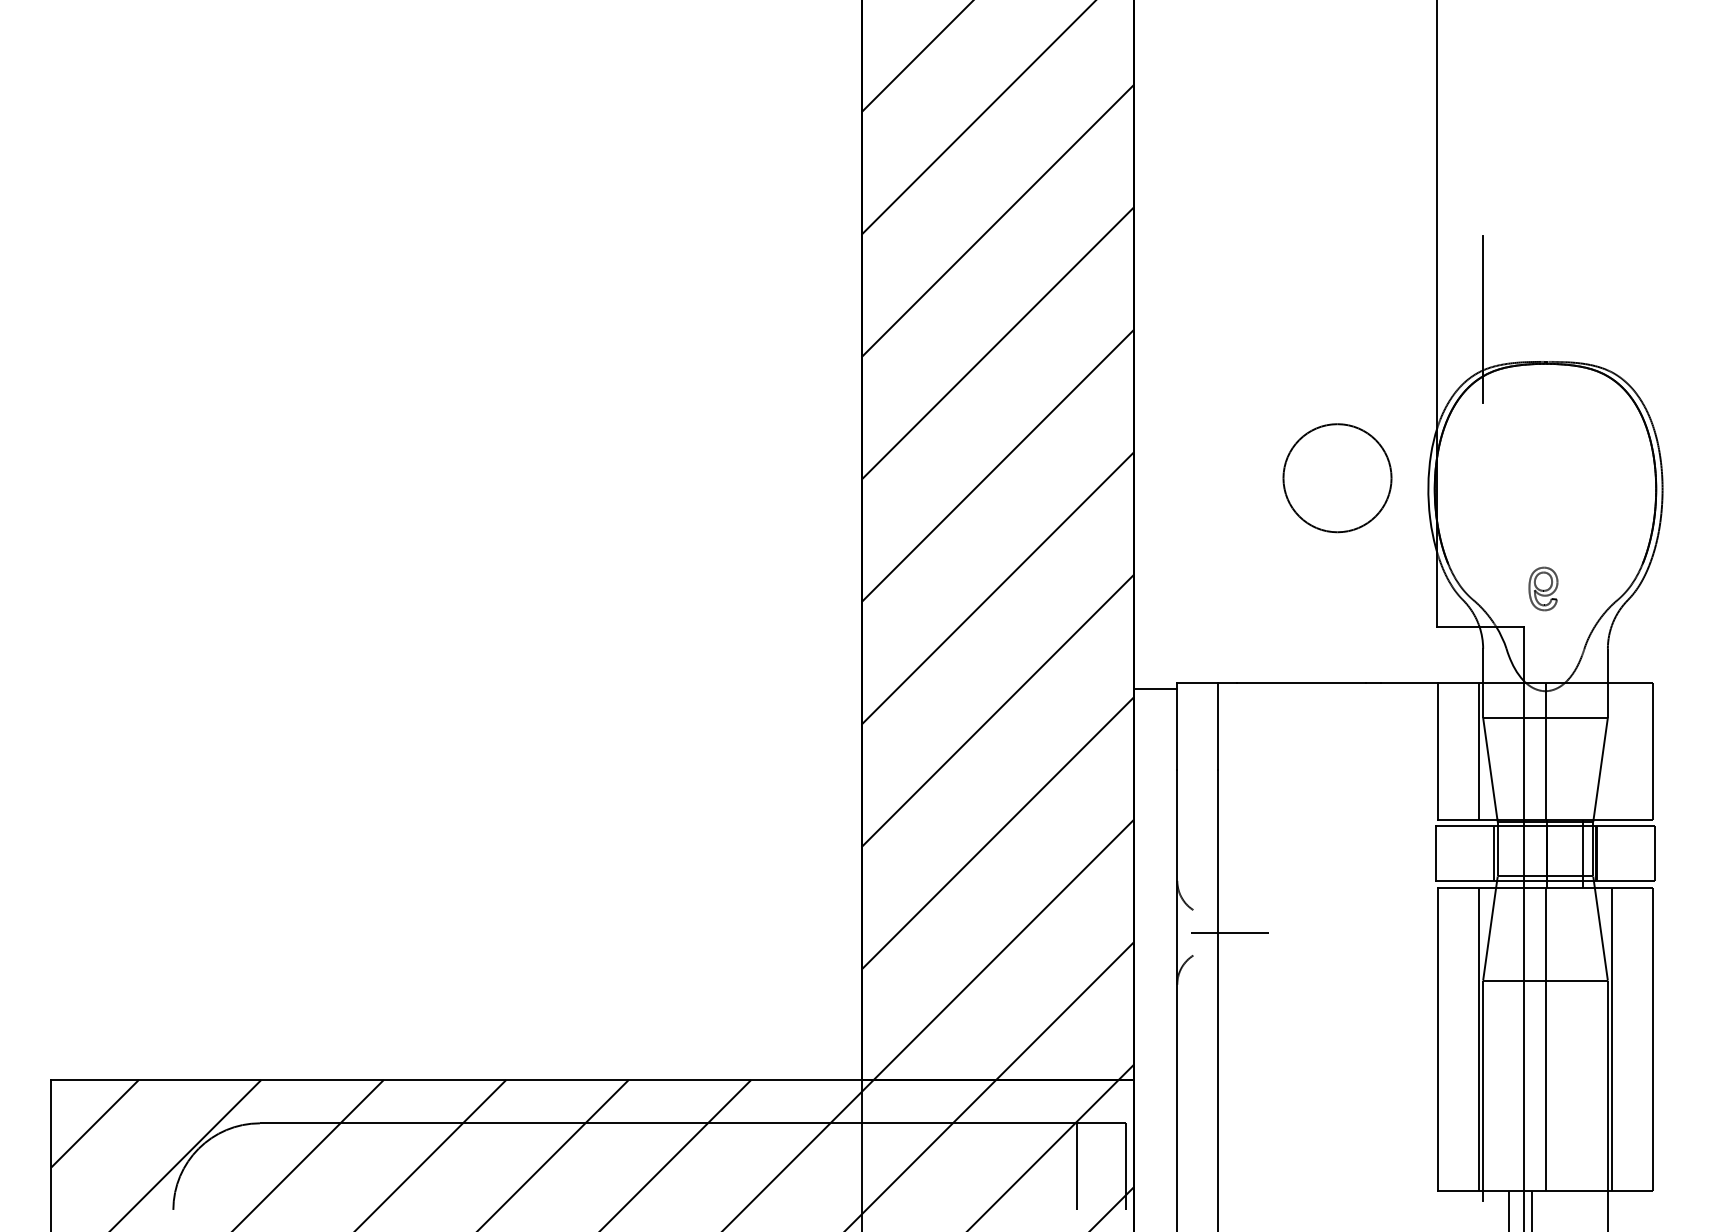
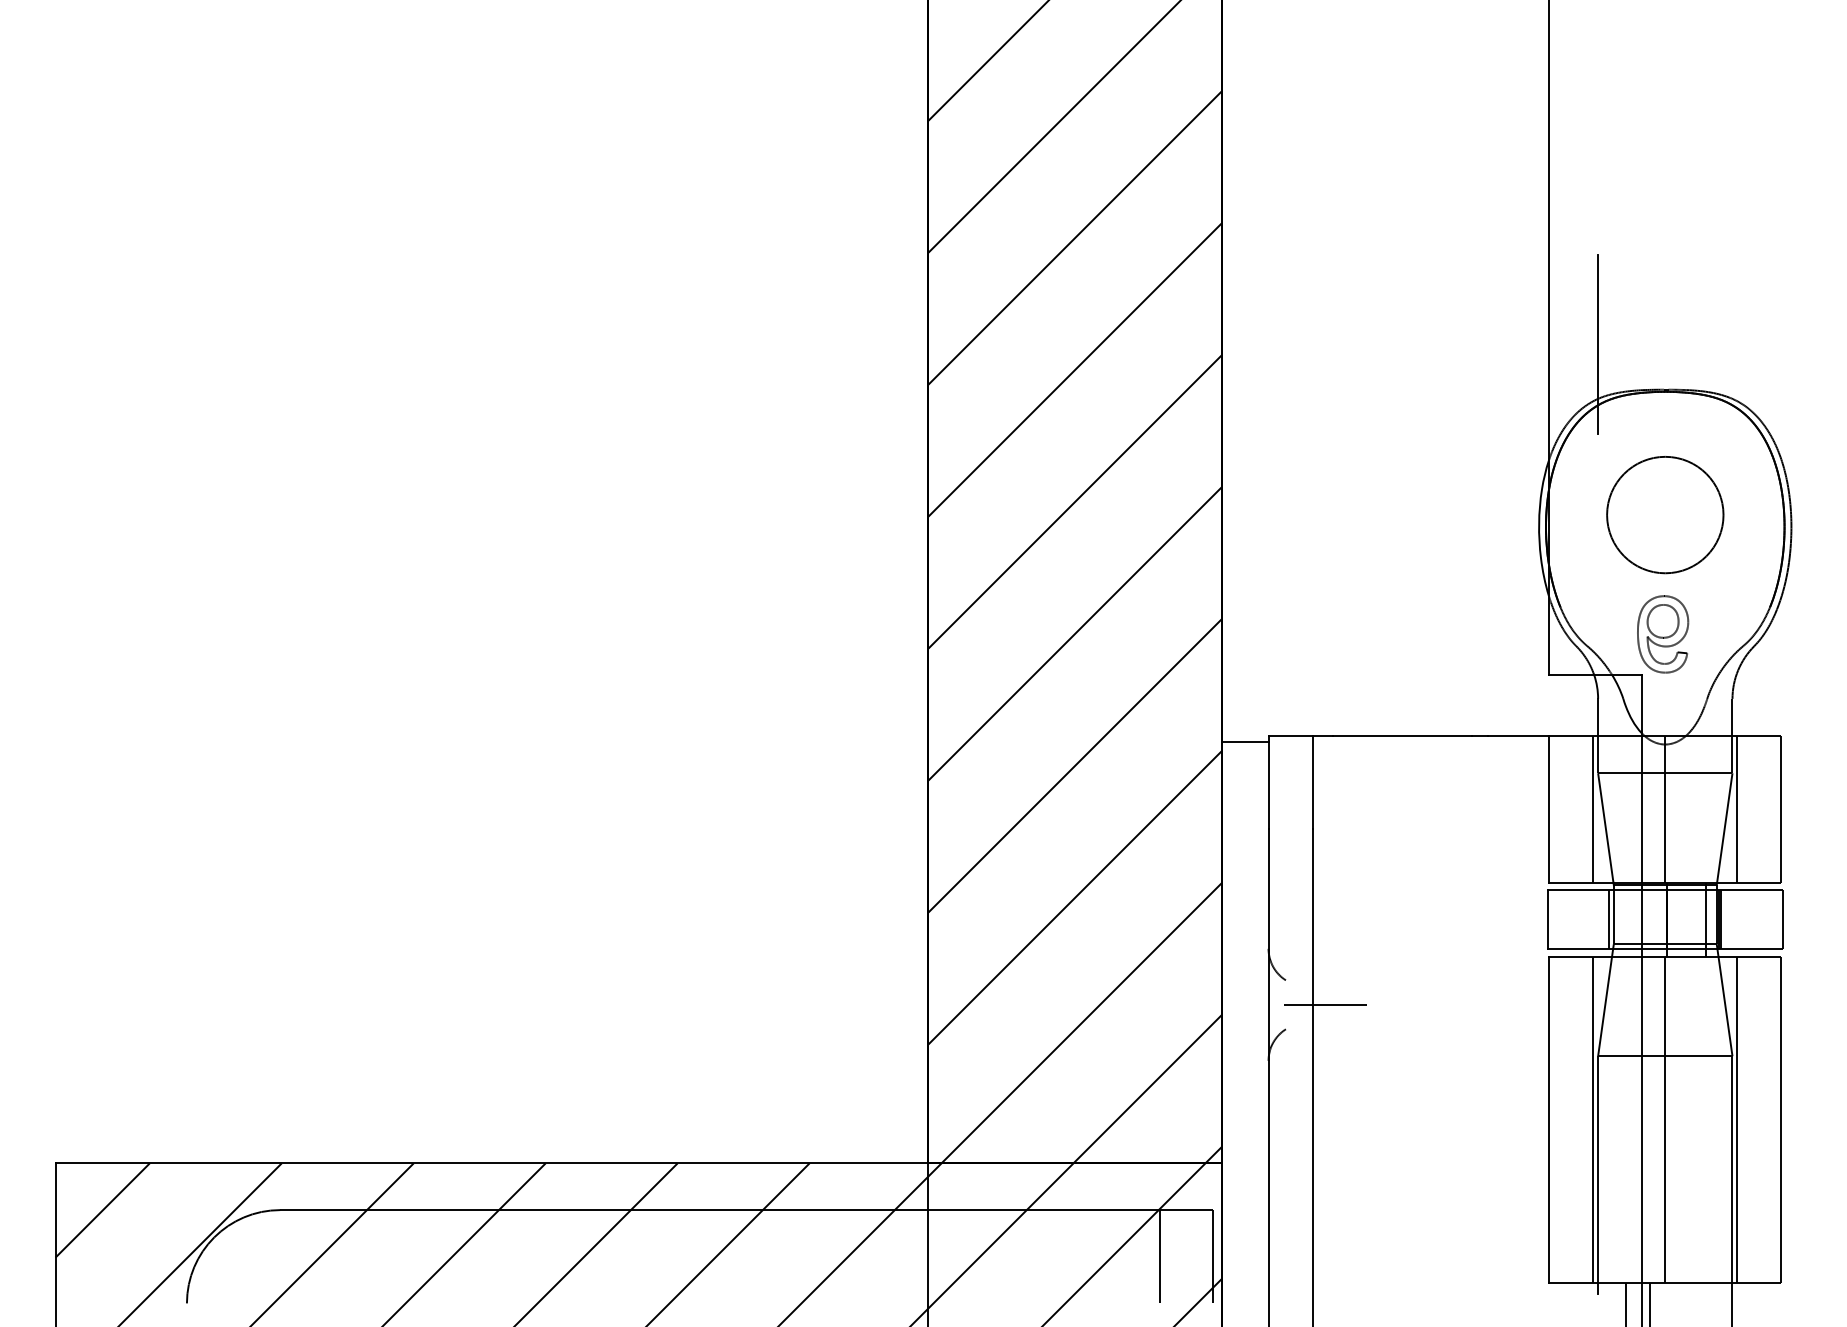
circle: (1337, 478) -> (1665, 515), moved
part: (1543, 588) -> (1663, 633), size x1.67
line: (1612, 751) -> (1737, 809), added

